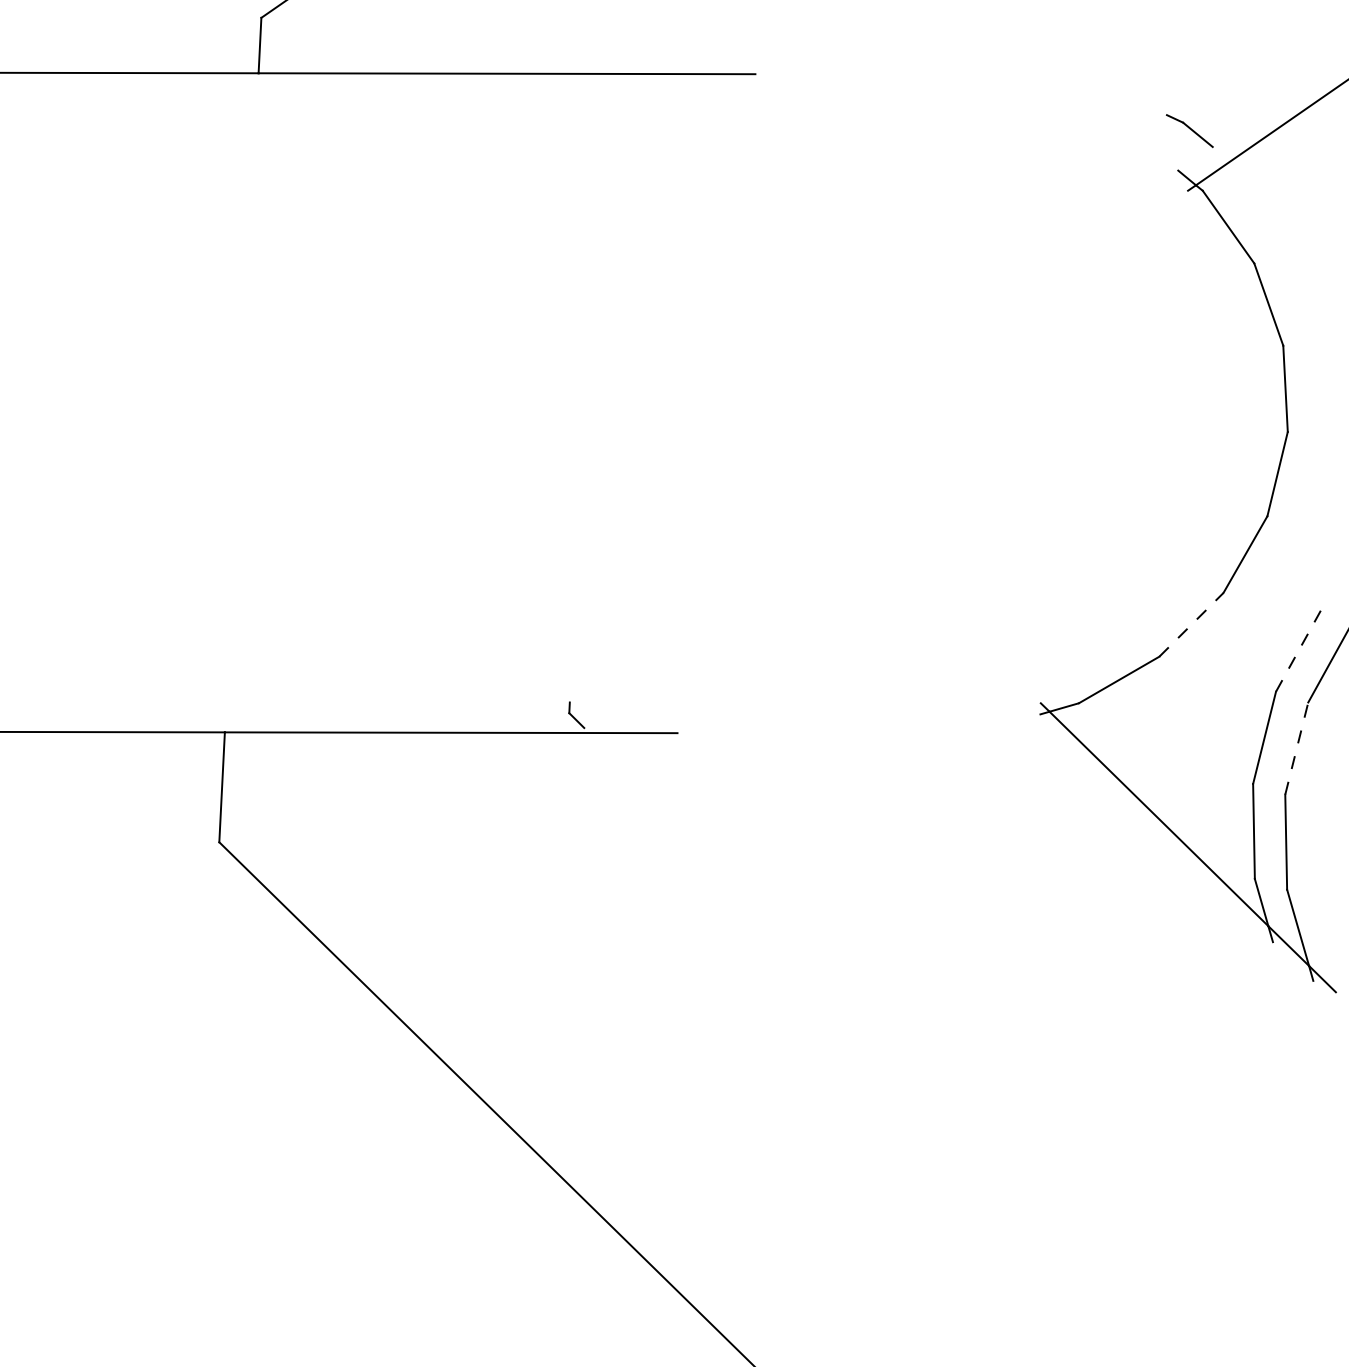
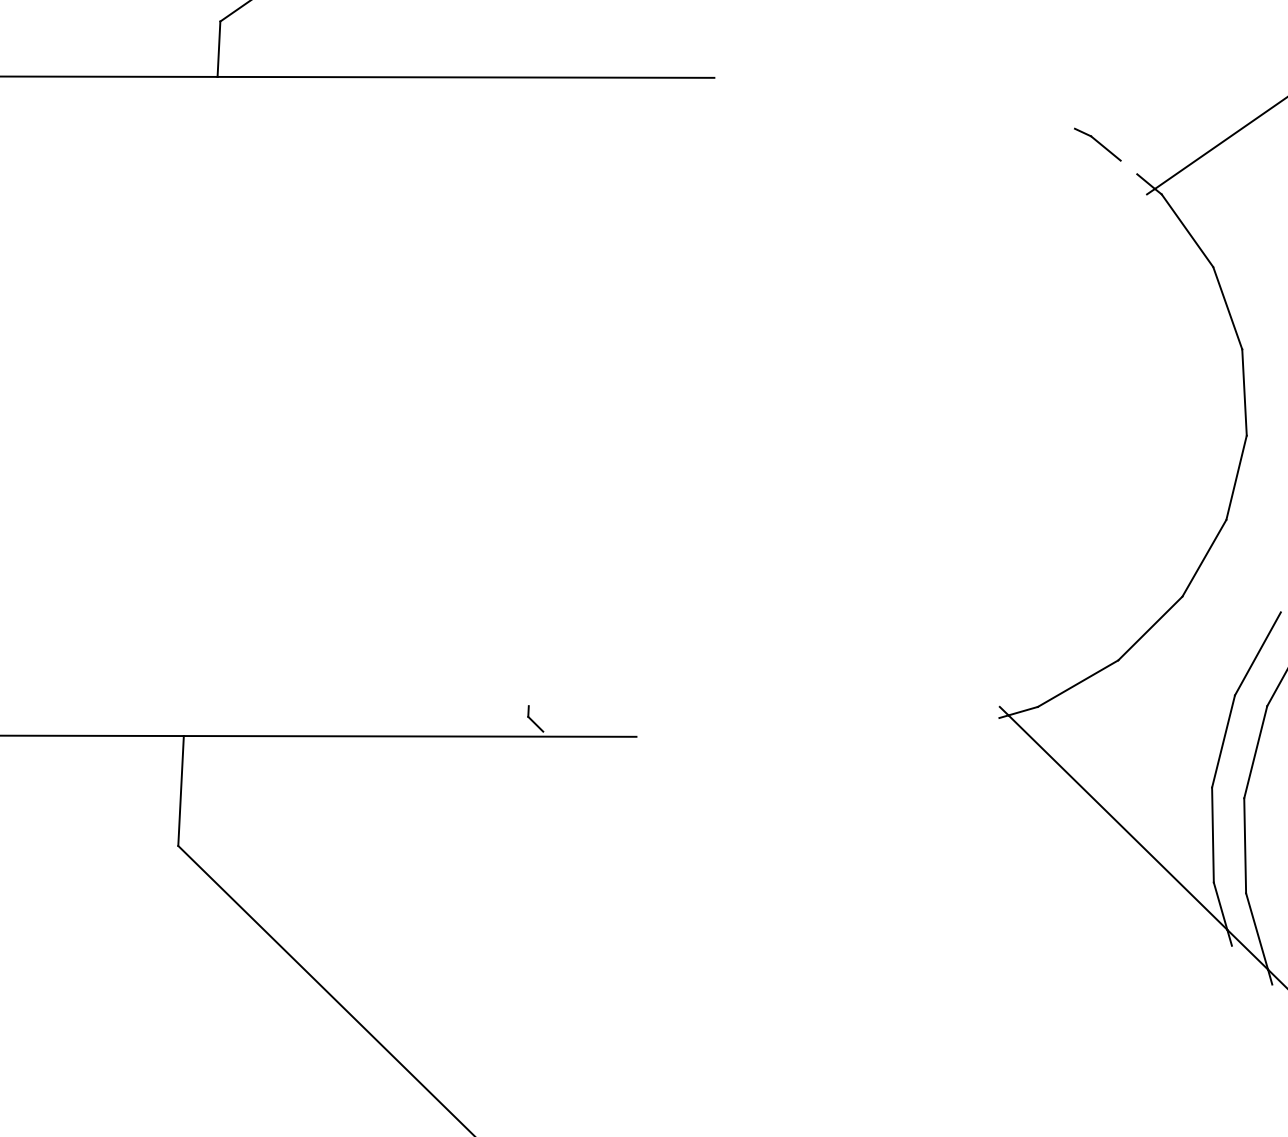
part: (1189, 130) -> (1097, 144), moved
line: (1191, 624) -> (1150, 628), dashed -> solid
line: (1299, 649) -> (1258, 653), dashed -> solid
line: (1296, 748) -> (1255, 752), dashed -> solid

